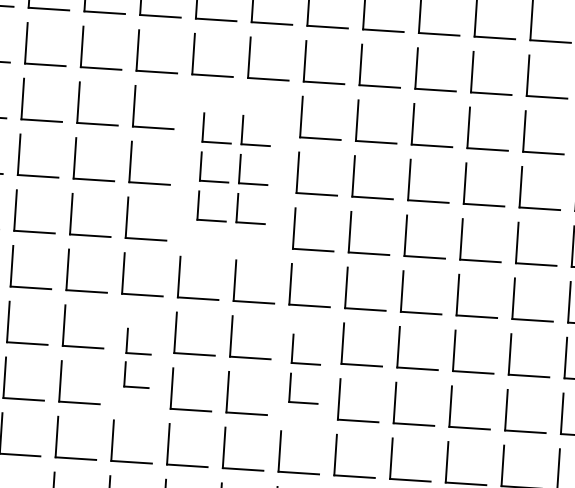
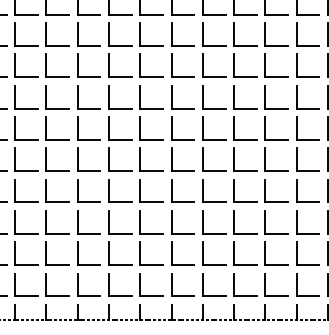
part: (233, 168) -> (135, 128), size x1.43
part: (137, 357) -> (88, 237), size x1.67
part: (304, 368) -> (182, 237), size x1.43

